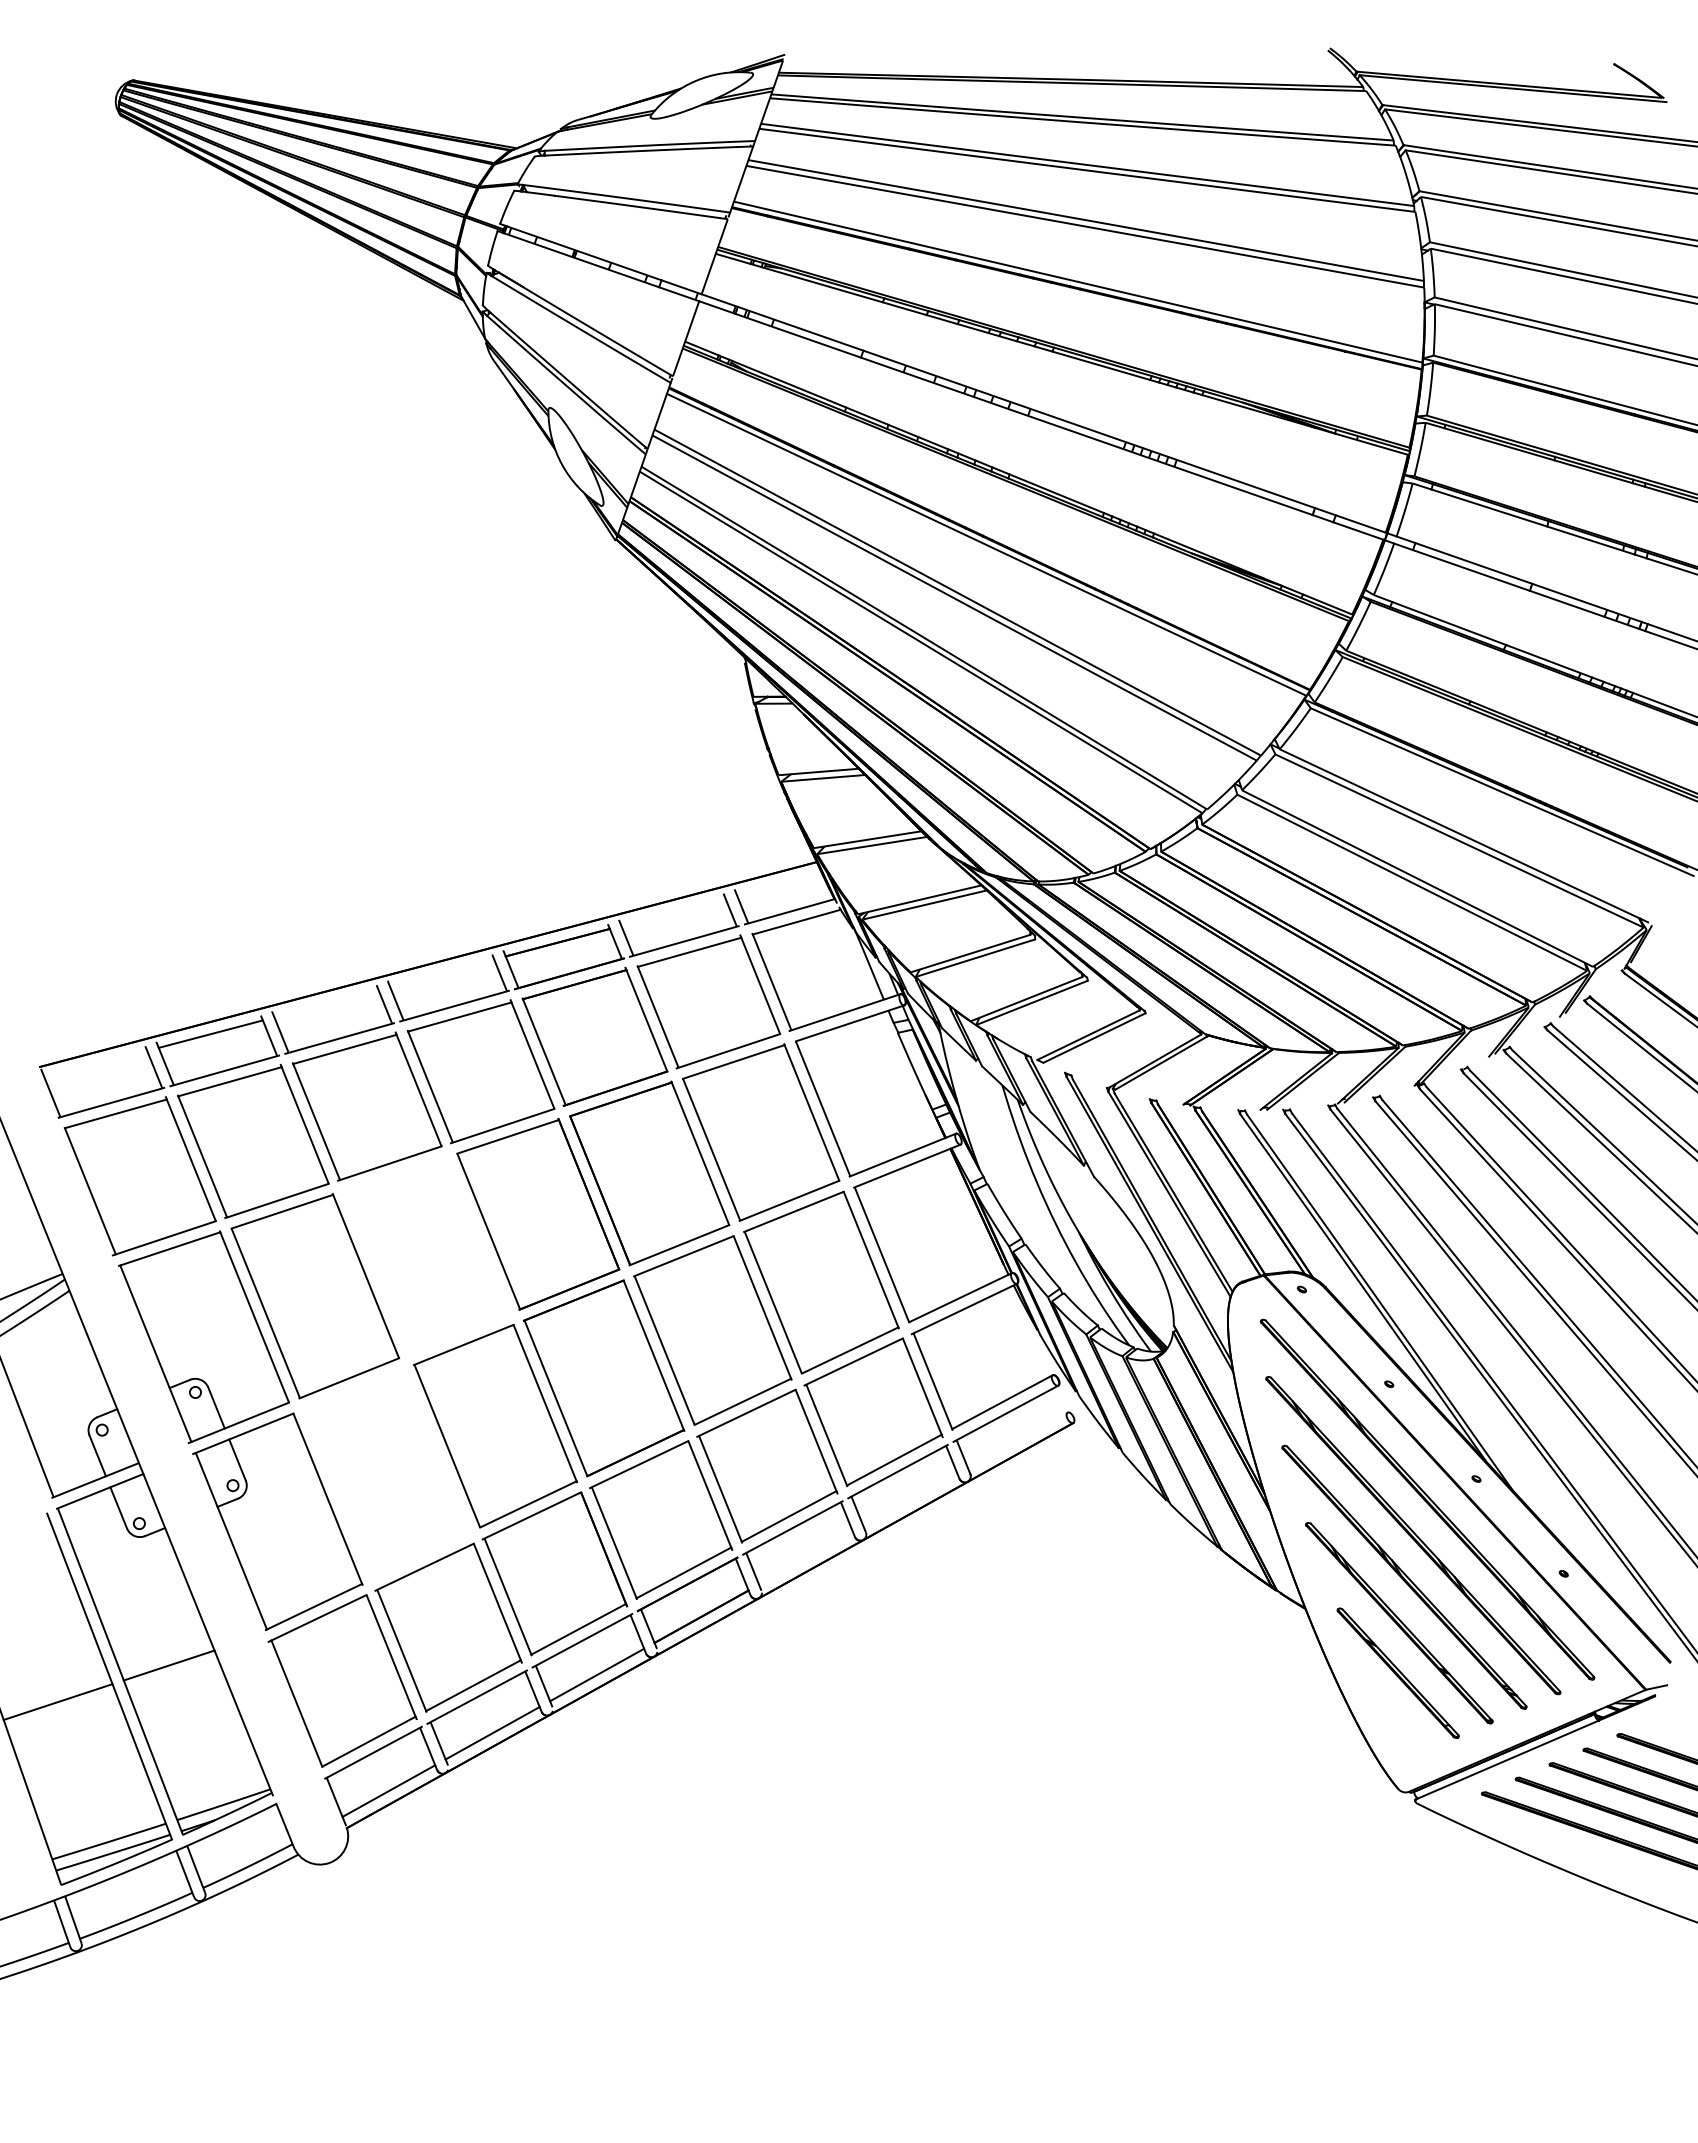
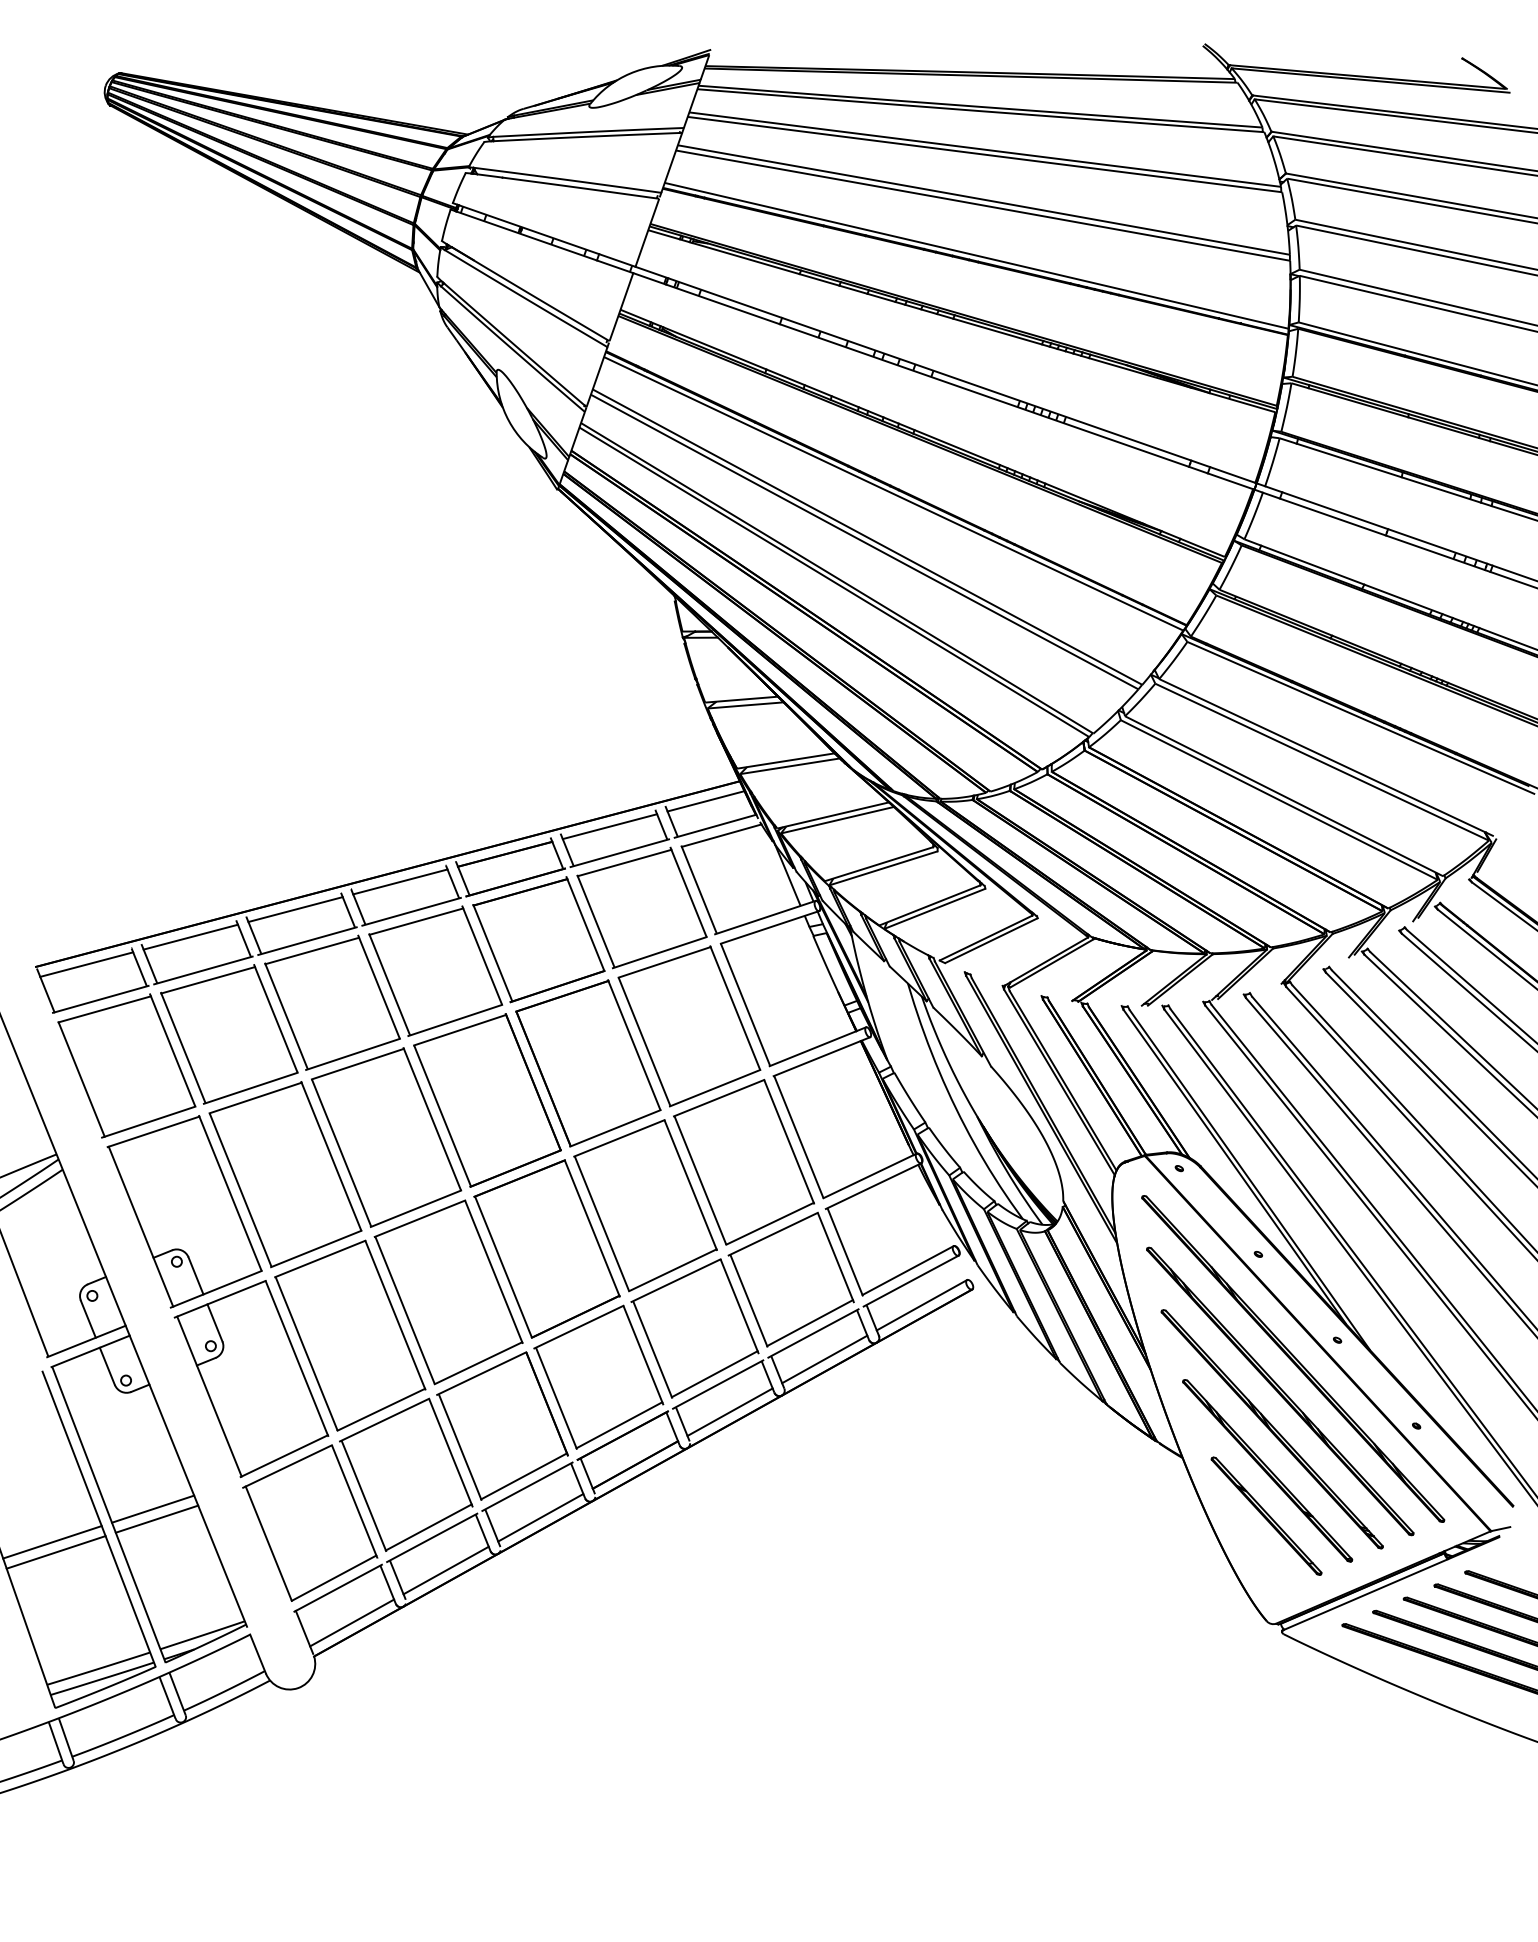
line: (779, 884) -> (706, 801), added
line: (673, 911) -> (609, 826), added
line: (442, 972) -> (400, 881), added
line: (326, 1003) -> (295, 909), added
line: (95, 1064) -> (86, 964), added
part: (426, 1254) -> (386, 1136), added
line: (1017, 1440) -> (921, 1305), added
part: (386, 1473) -> (349, 1335), added
line: (910, 1500) -> (824, 1359), added
line: (806, 1558) -> (730, 1412), added
line: (173, 1676) -> (156, 1519), added
line: (61, 1713) -> (55, 1552), added

